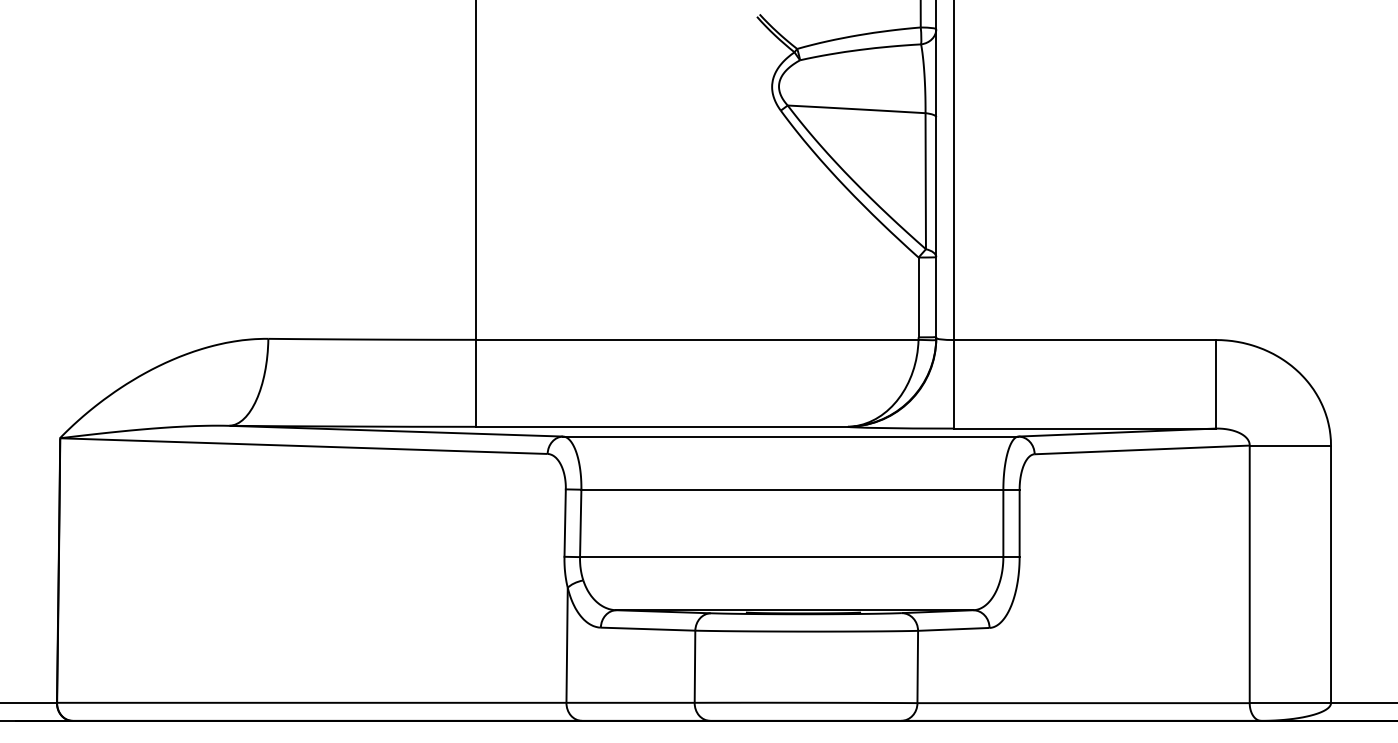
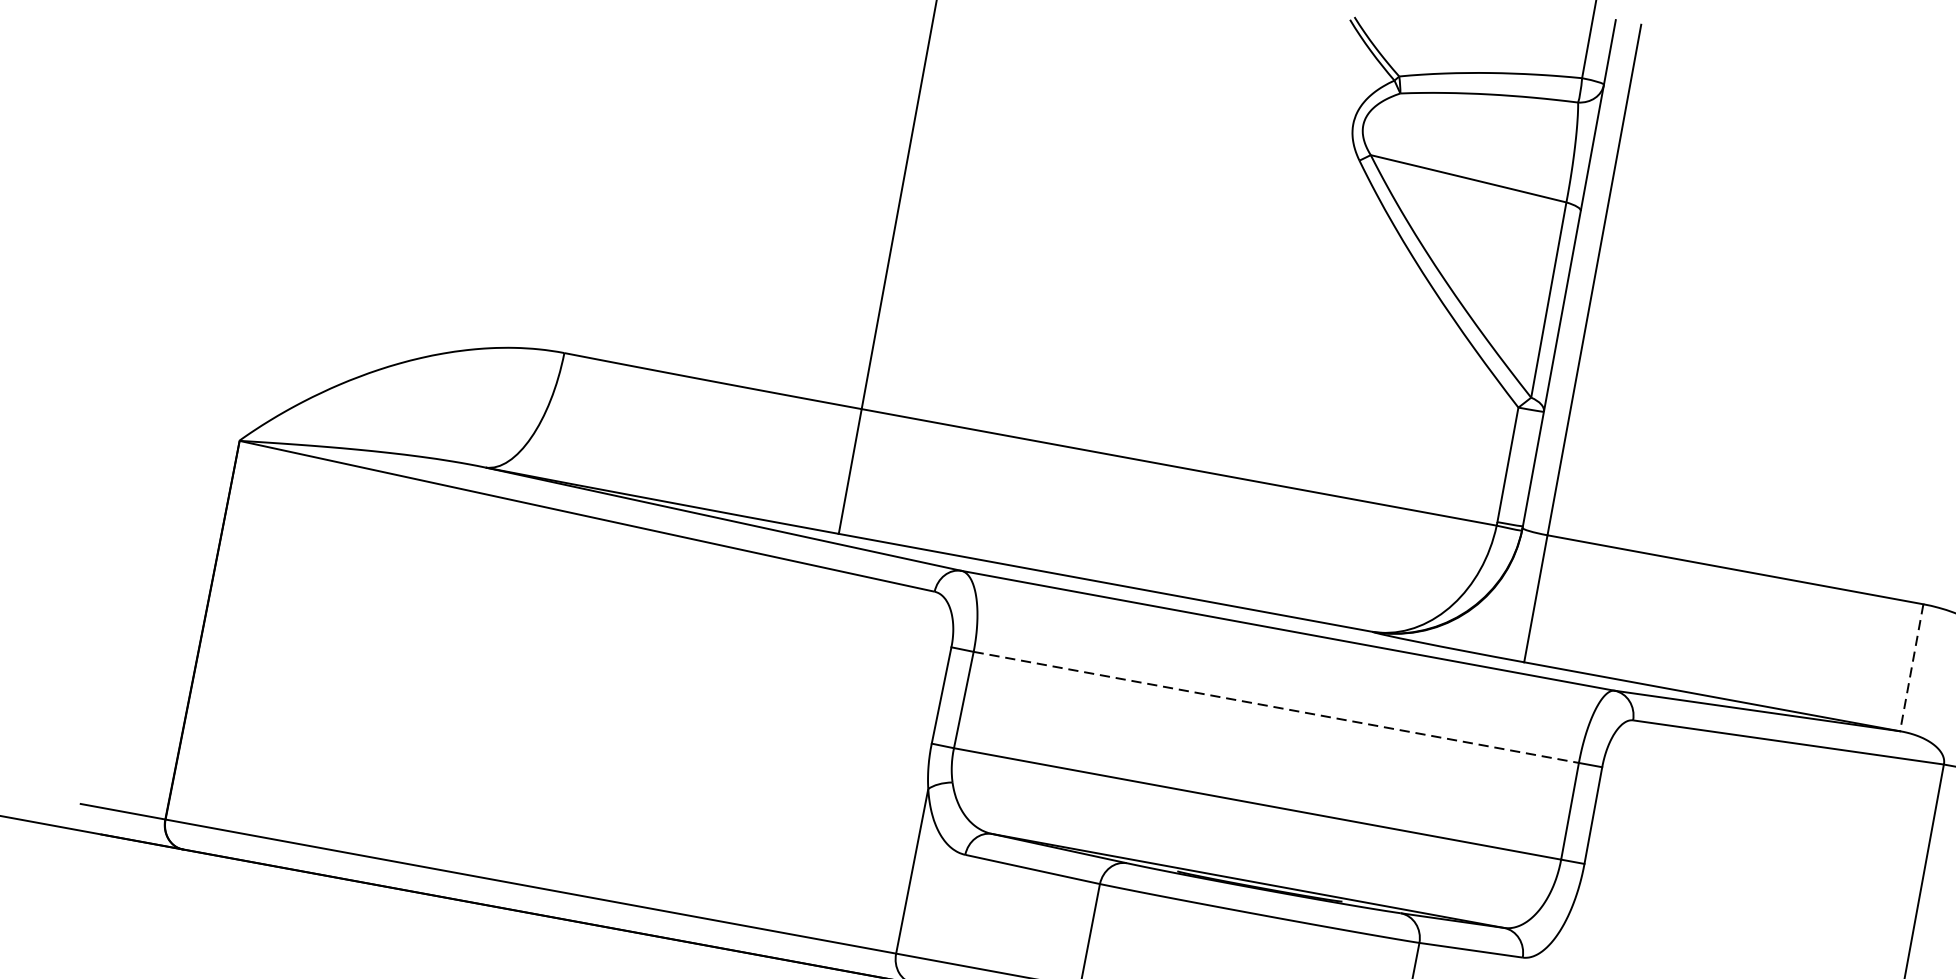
line: (1216, 384) -> (1912, 668), solid -> dashed
line: (792, 489) -> (1276, 707), solid -> dashed

